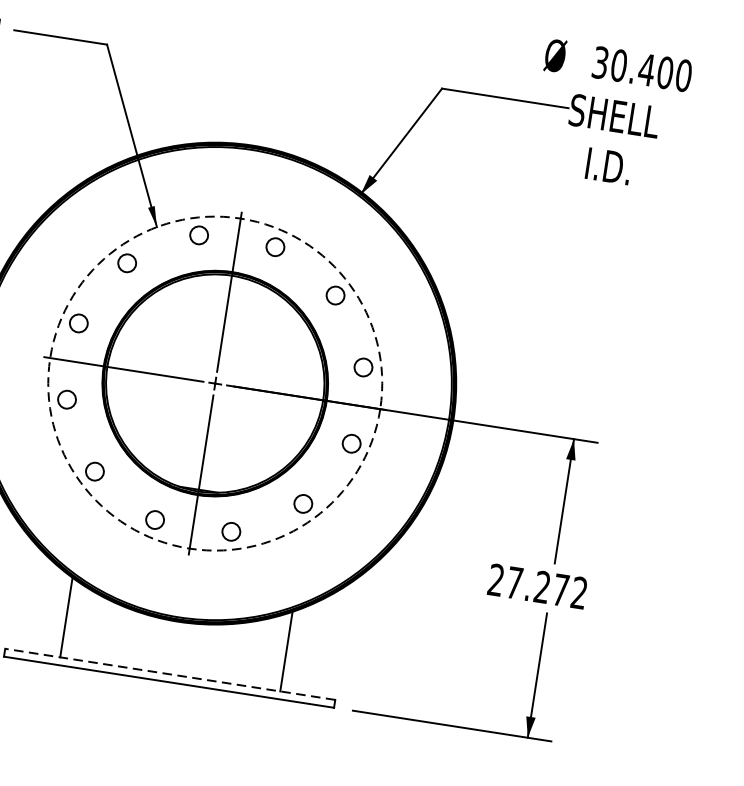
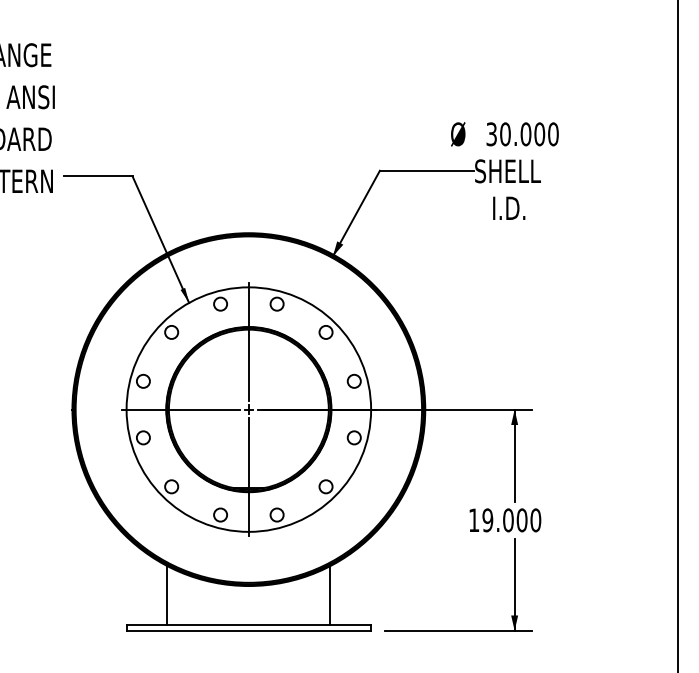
text: (646, 70) -> (525, 134), 30.400 -> 30.000
circle: (214, 383) -> (248, 409), dashed -> solid
text: (538, 586) -> (505, 520), 27.272 -> 19.000
line: (169, 674) -> (248, 625), dashed -> solid

